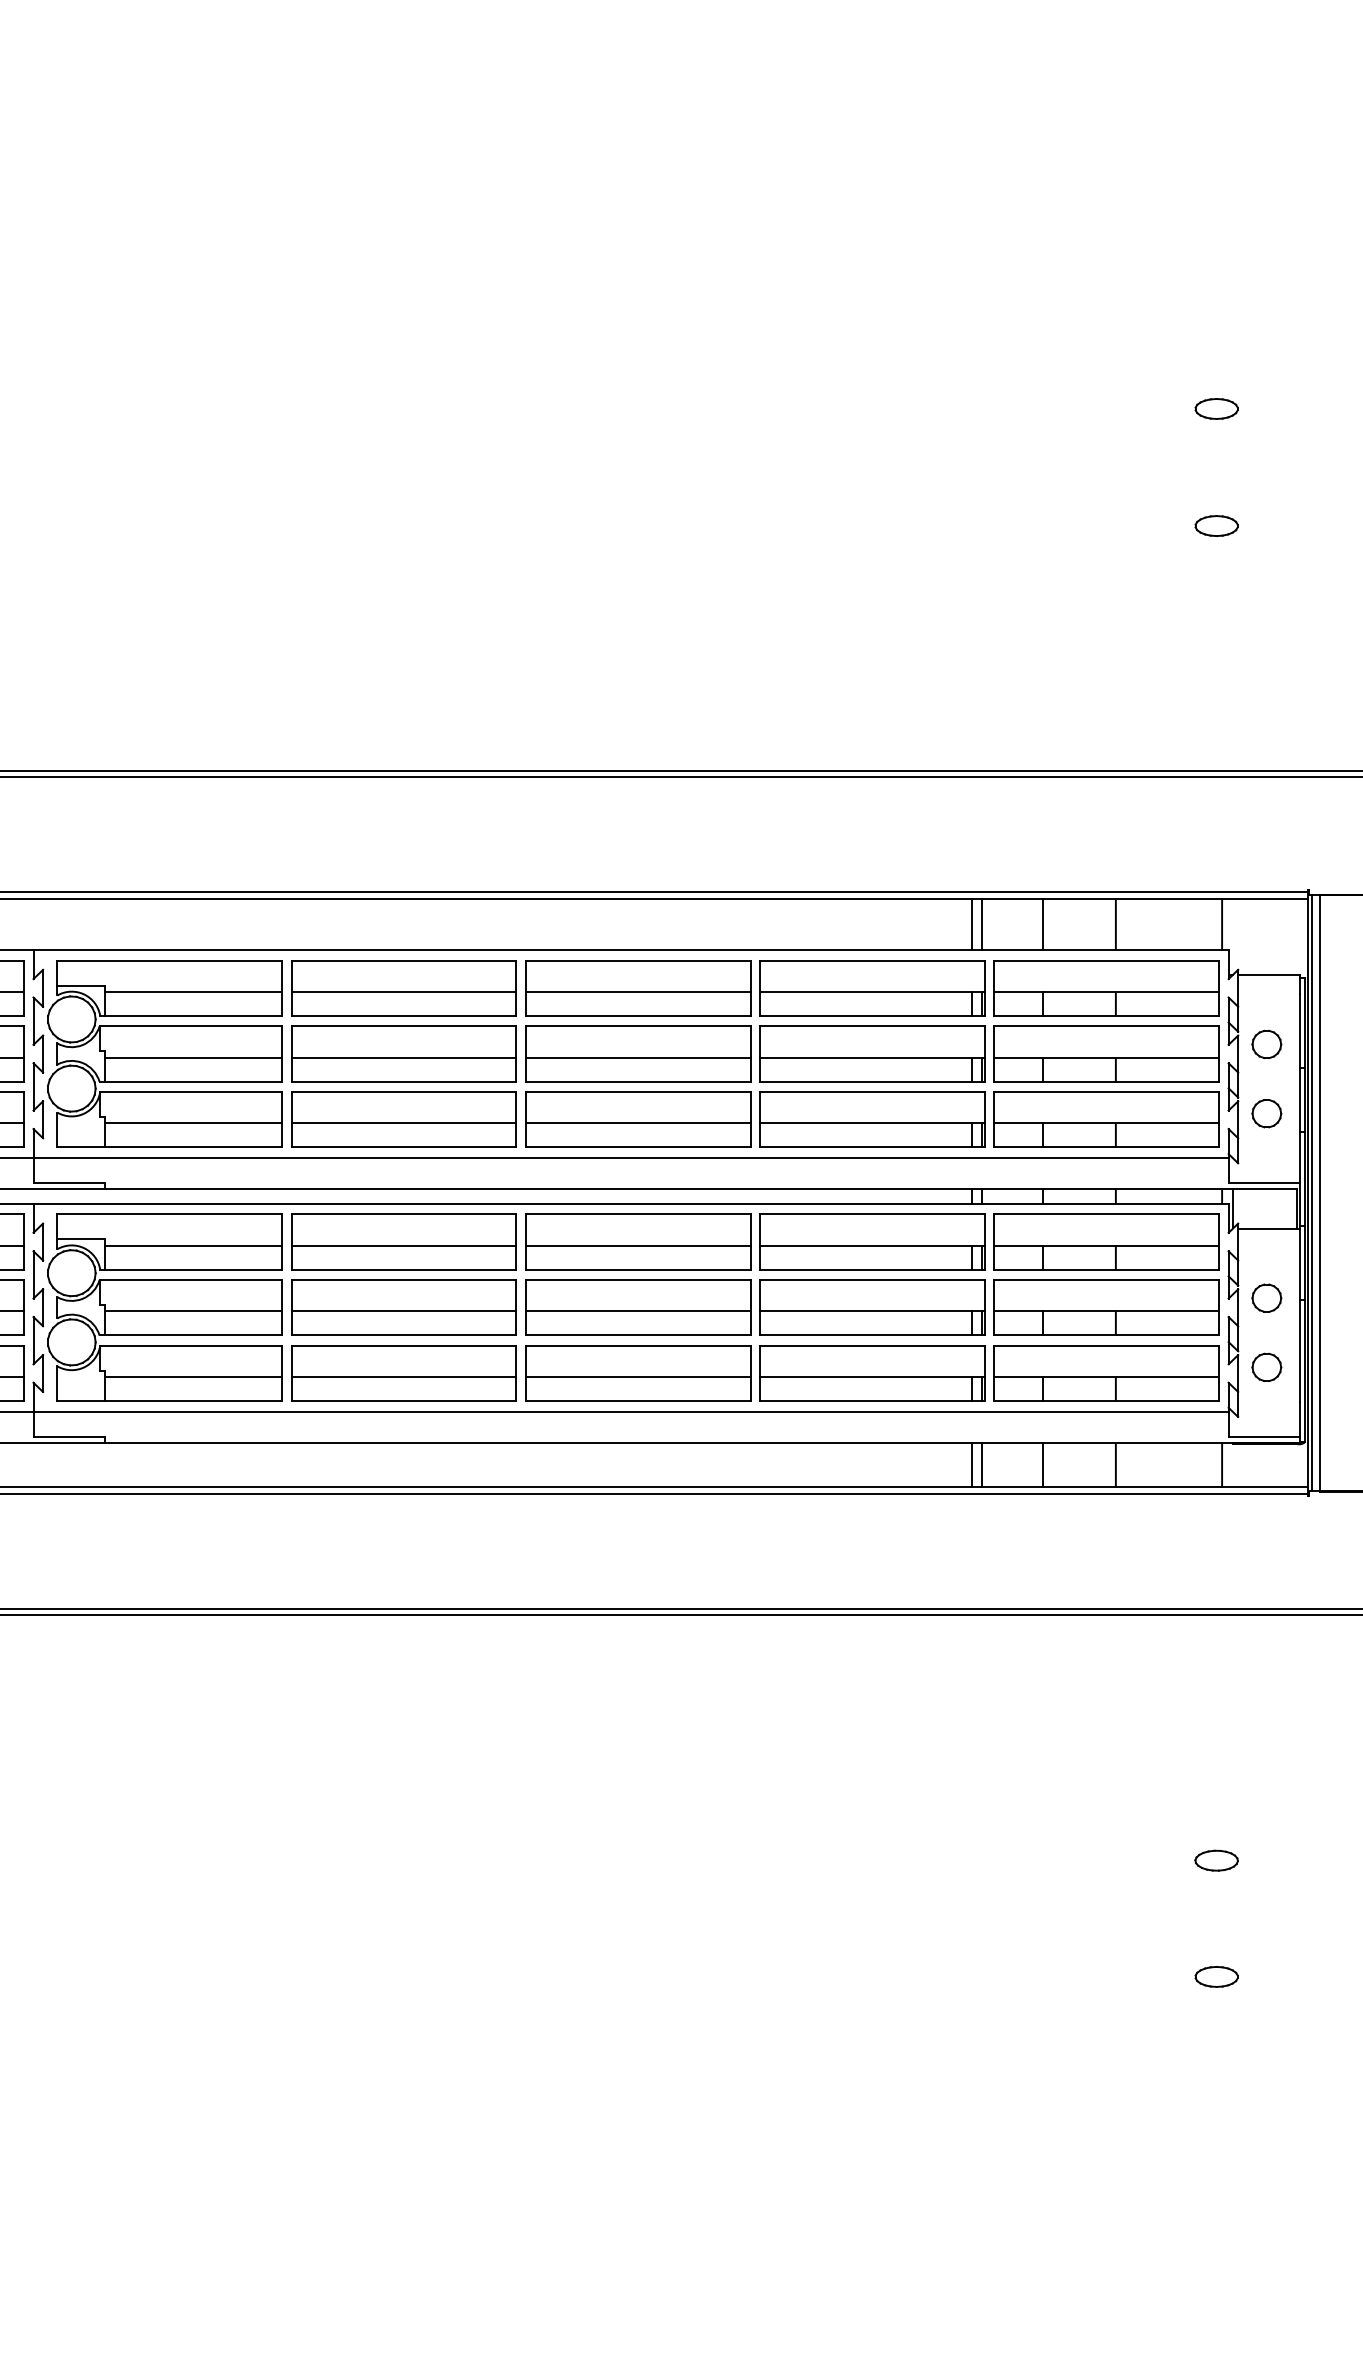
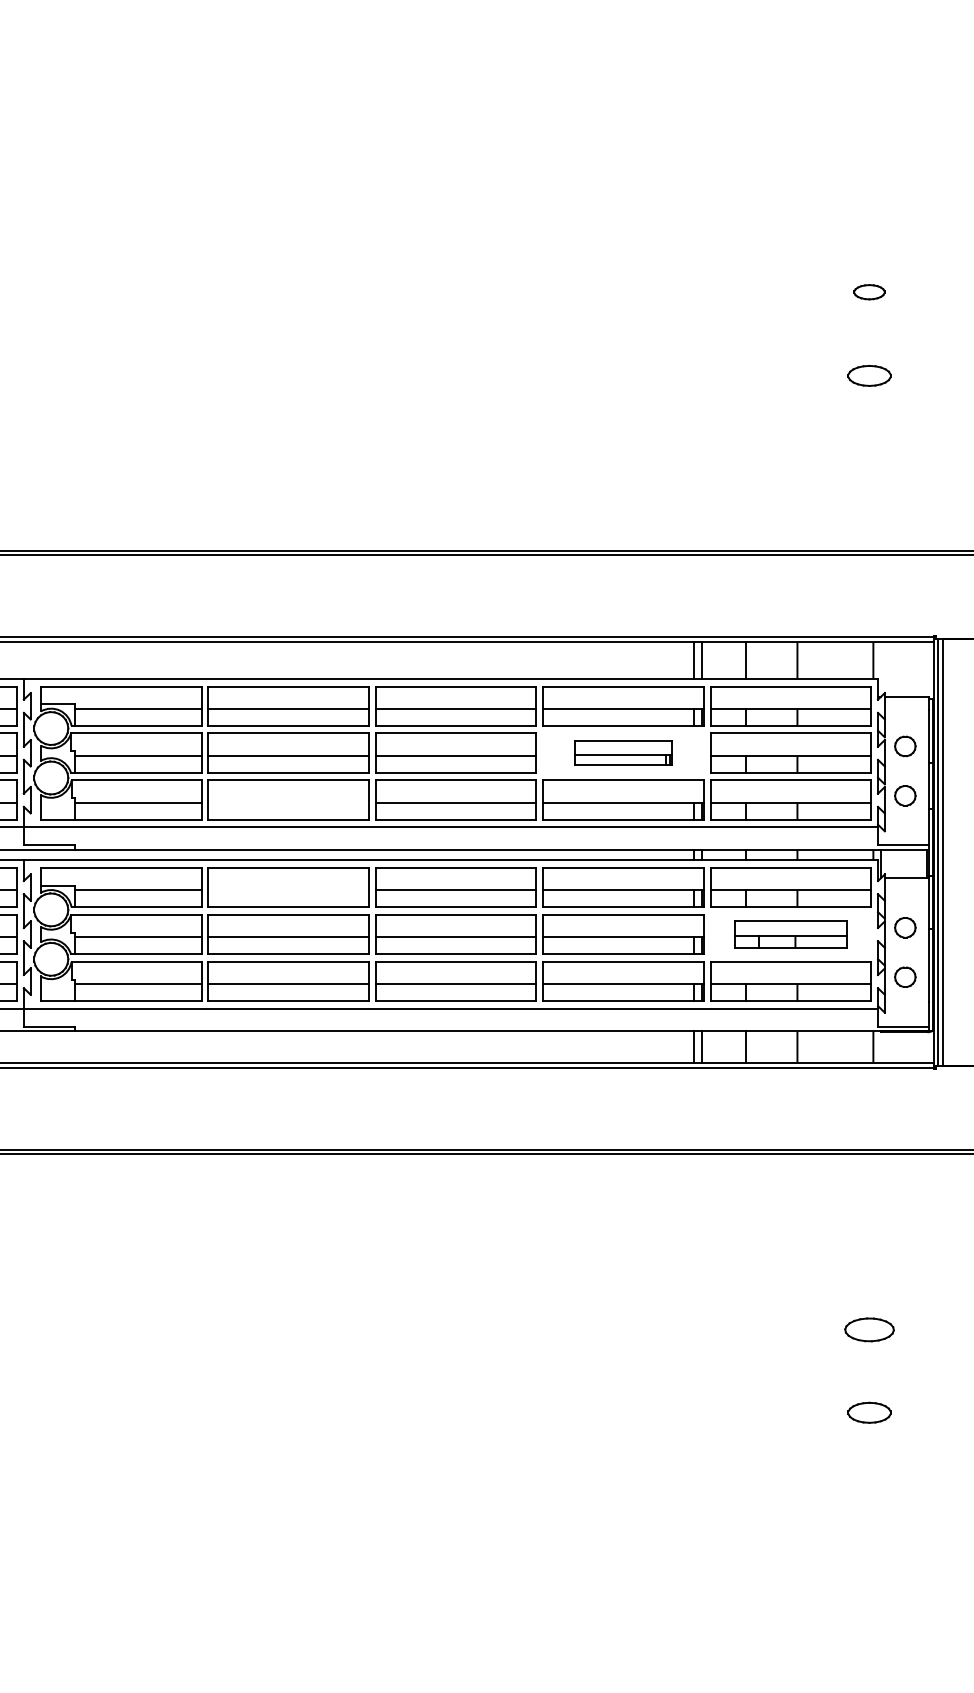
part: (1216, 525) -> (869, 375), size x1.4
part: (872, 1053) -> (623, 752), size x0.6
line: (403, 1123) -> (288, 802), removed
line: (403, 1245) -> (288, 890), removed
part: (1106, 1307) -> (790, 934), size x0.7
part: (1216, 1860) -> (869, 1329), size x1.6
part: (1216, 1976) -> (869, 1412), size x1.4

